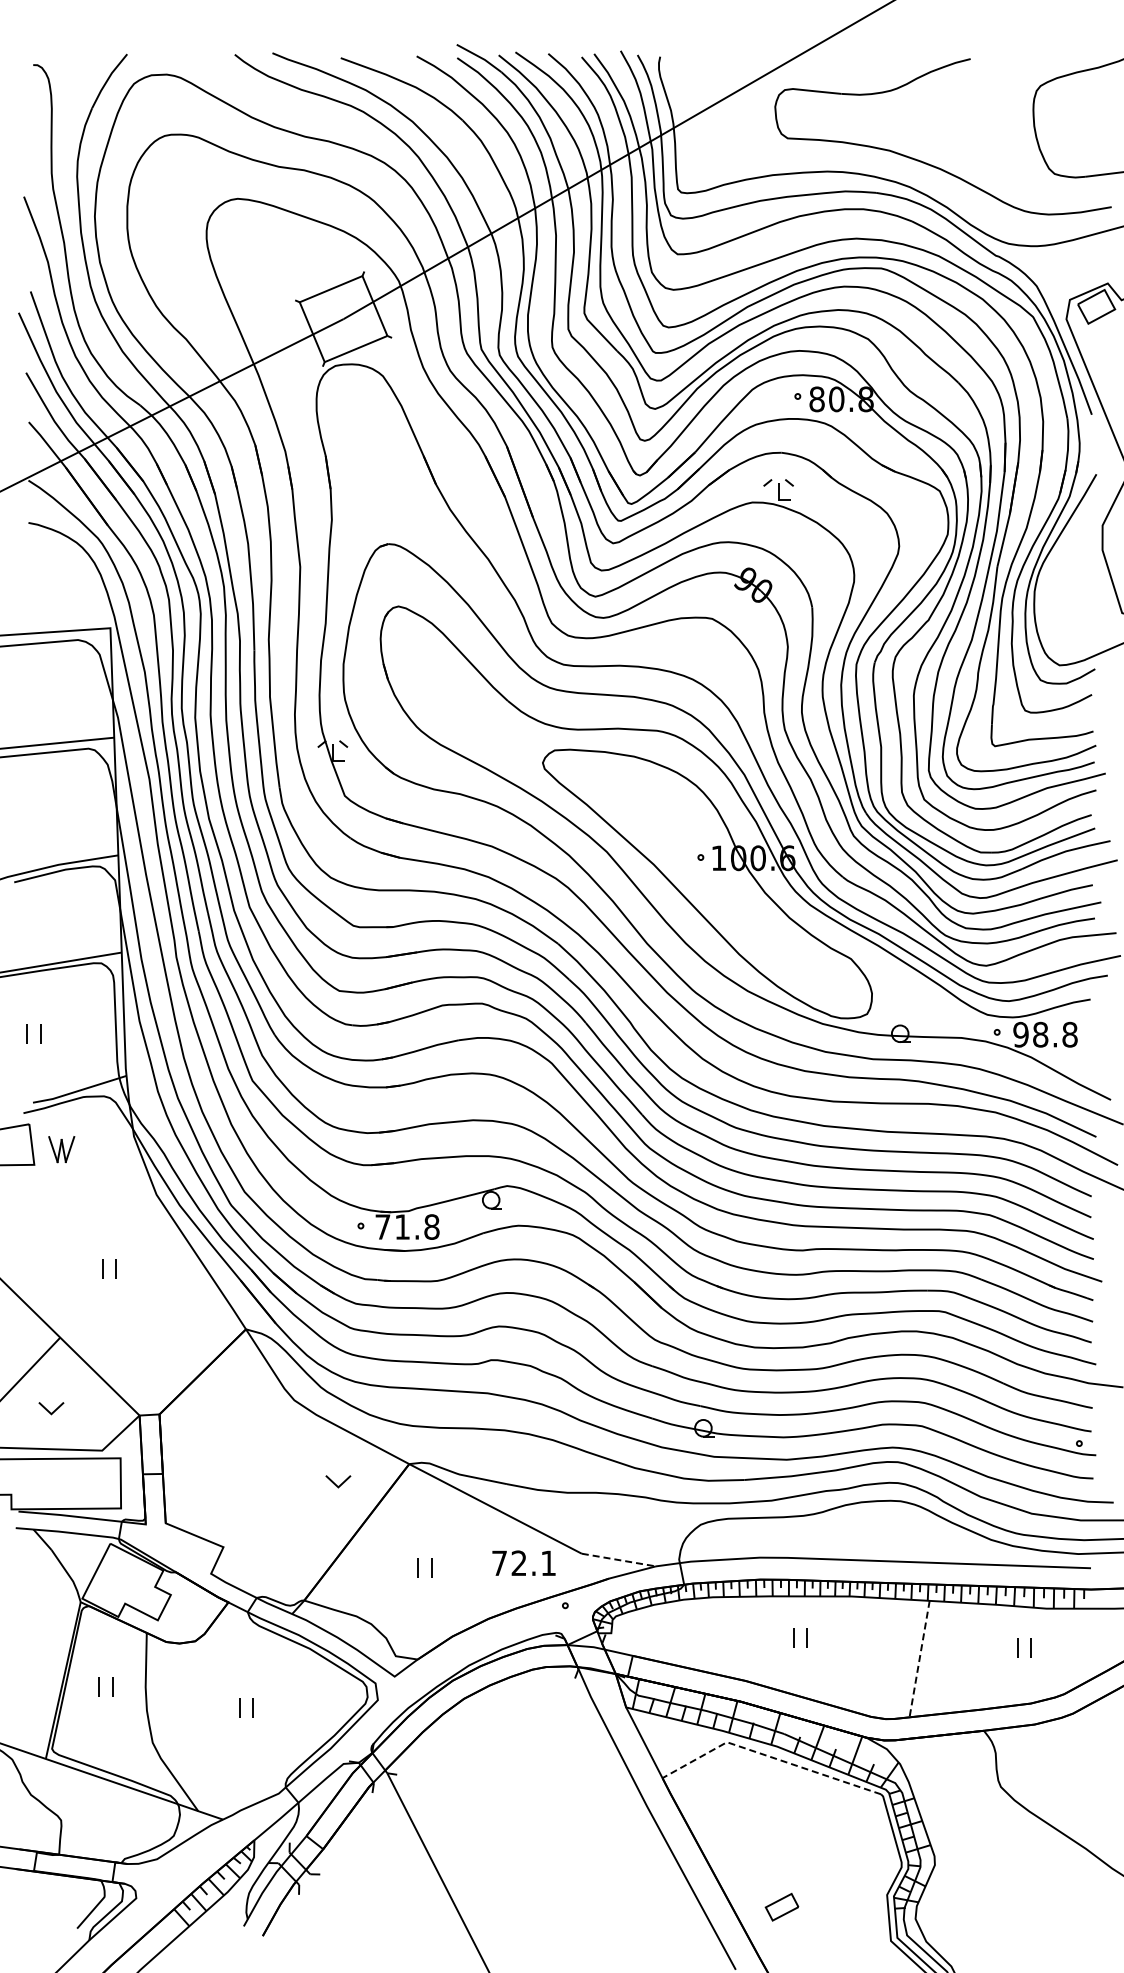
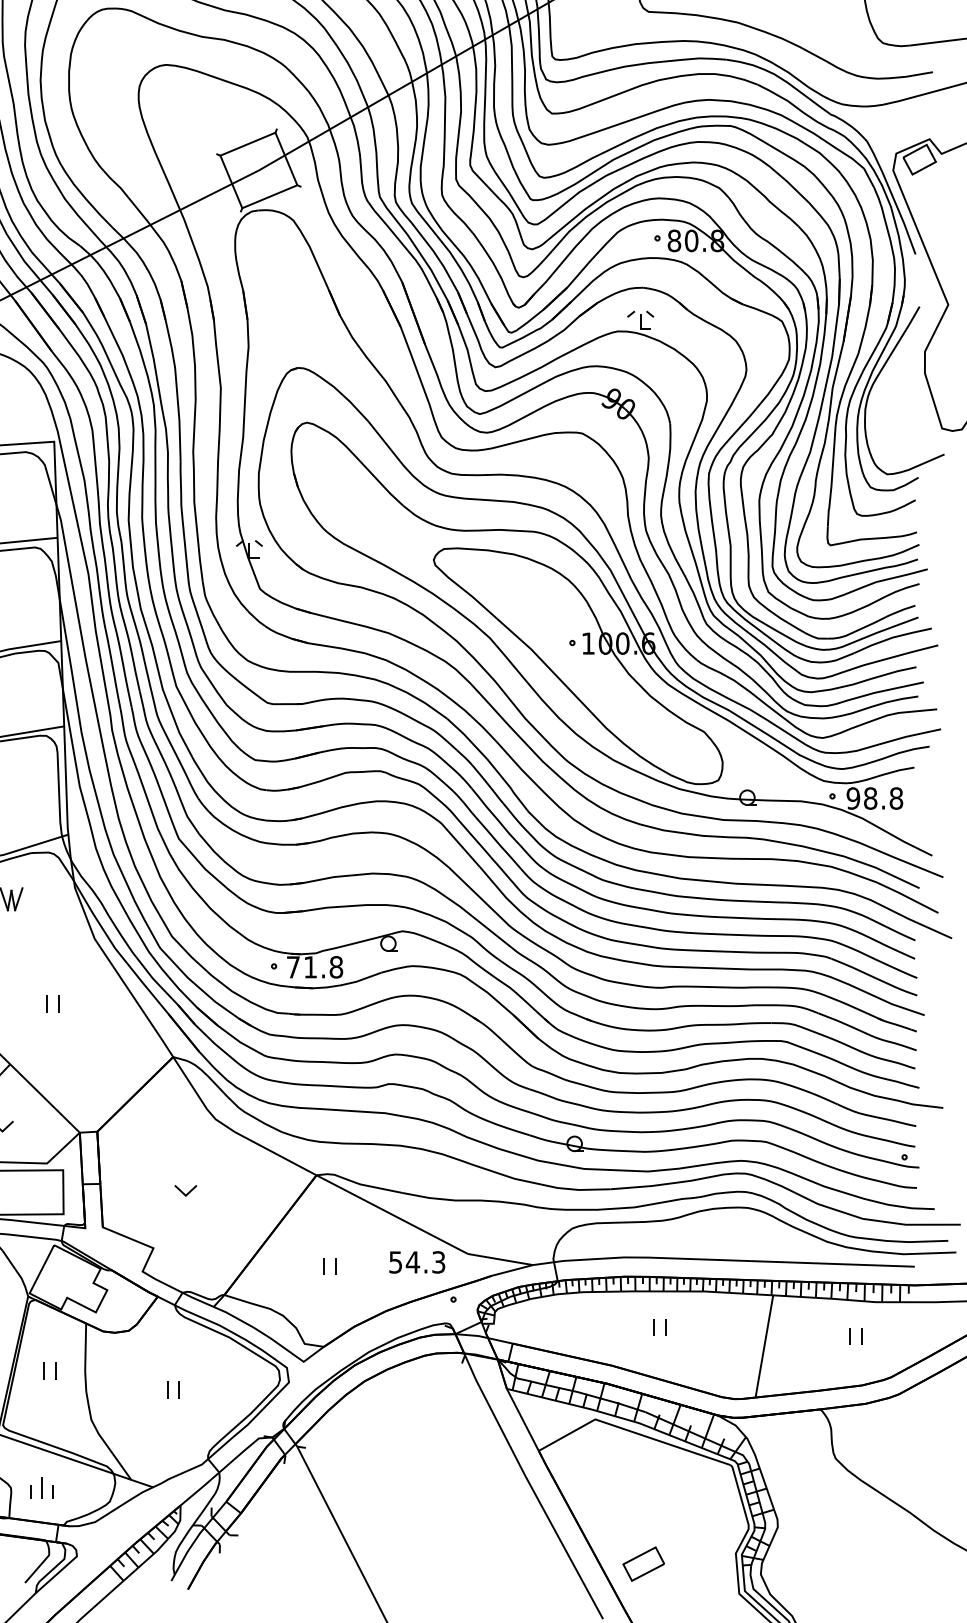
part: (338, 1481) -> (185, 1190), moved
line: (618, 1560) -> (500, 1259), dashed -> solid
text: (523, 1563) -> (416, 1262), 72.1 -> 54.3
line: (919, 1659) -> (764, 1346), dashed -> solid
line: (768, 1756) -> (631, 1431), dashed -> solid
part: (96, 1819) -> (42, 1487), added
part: (781, 1907) -> (643, 1564), size x1.43

